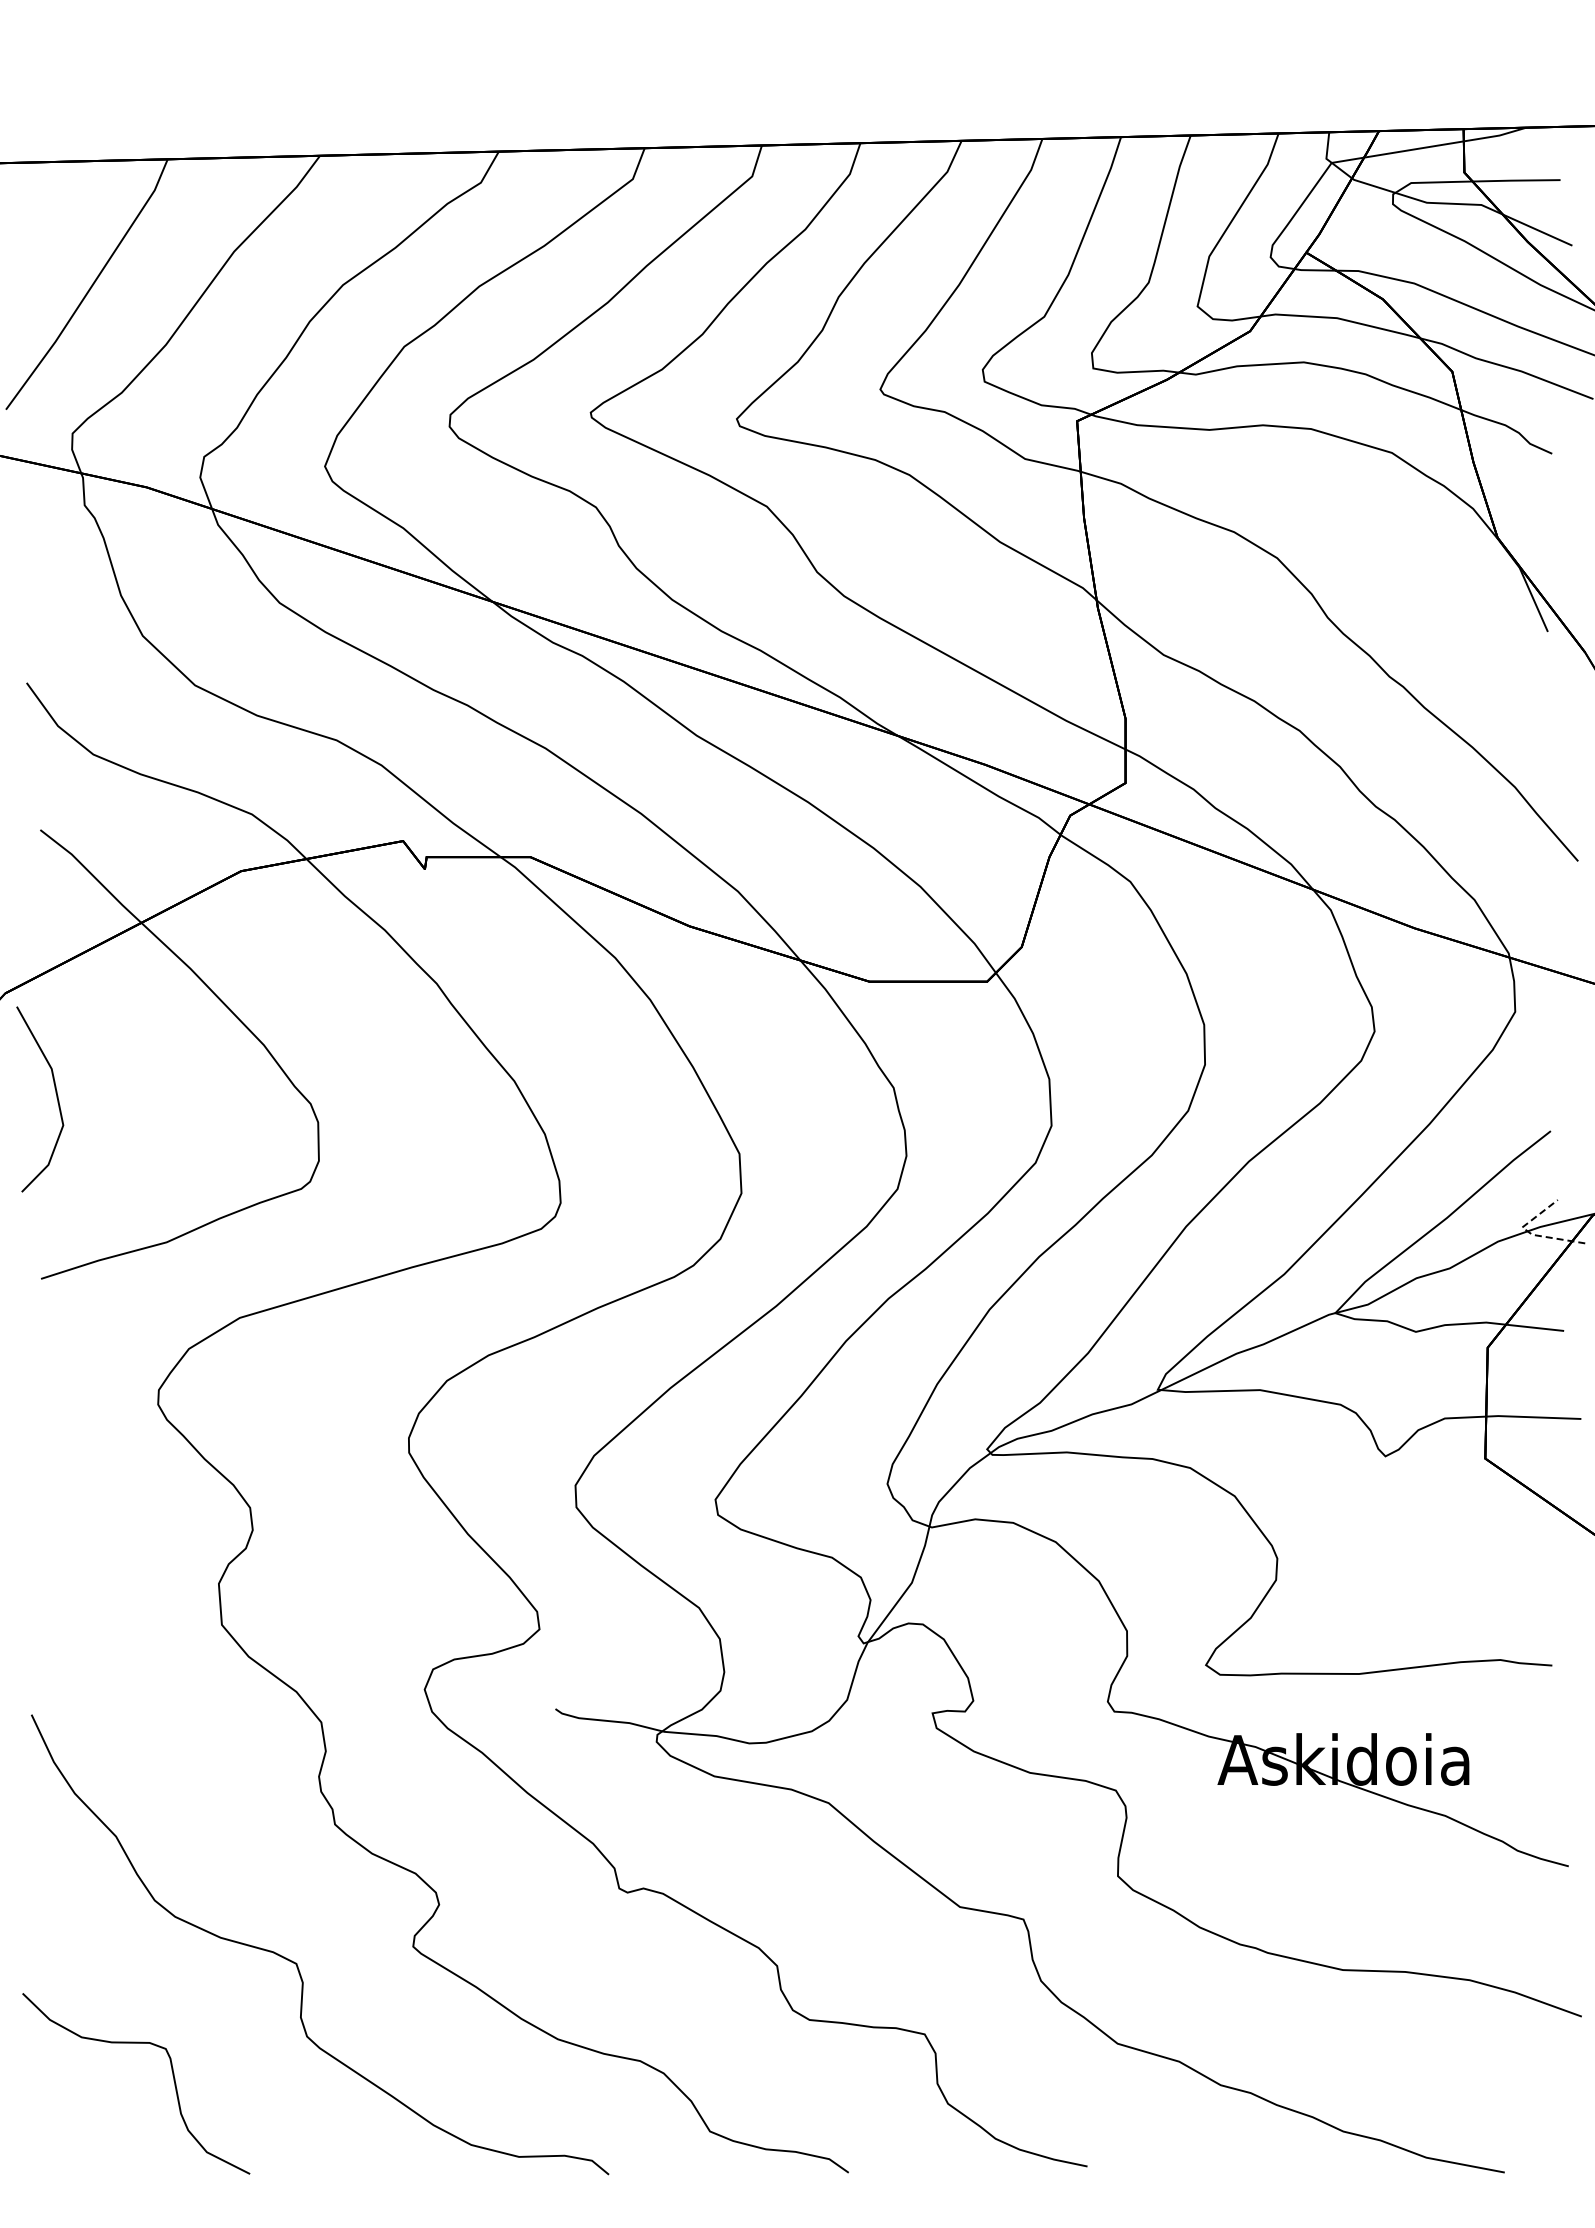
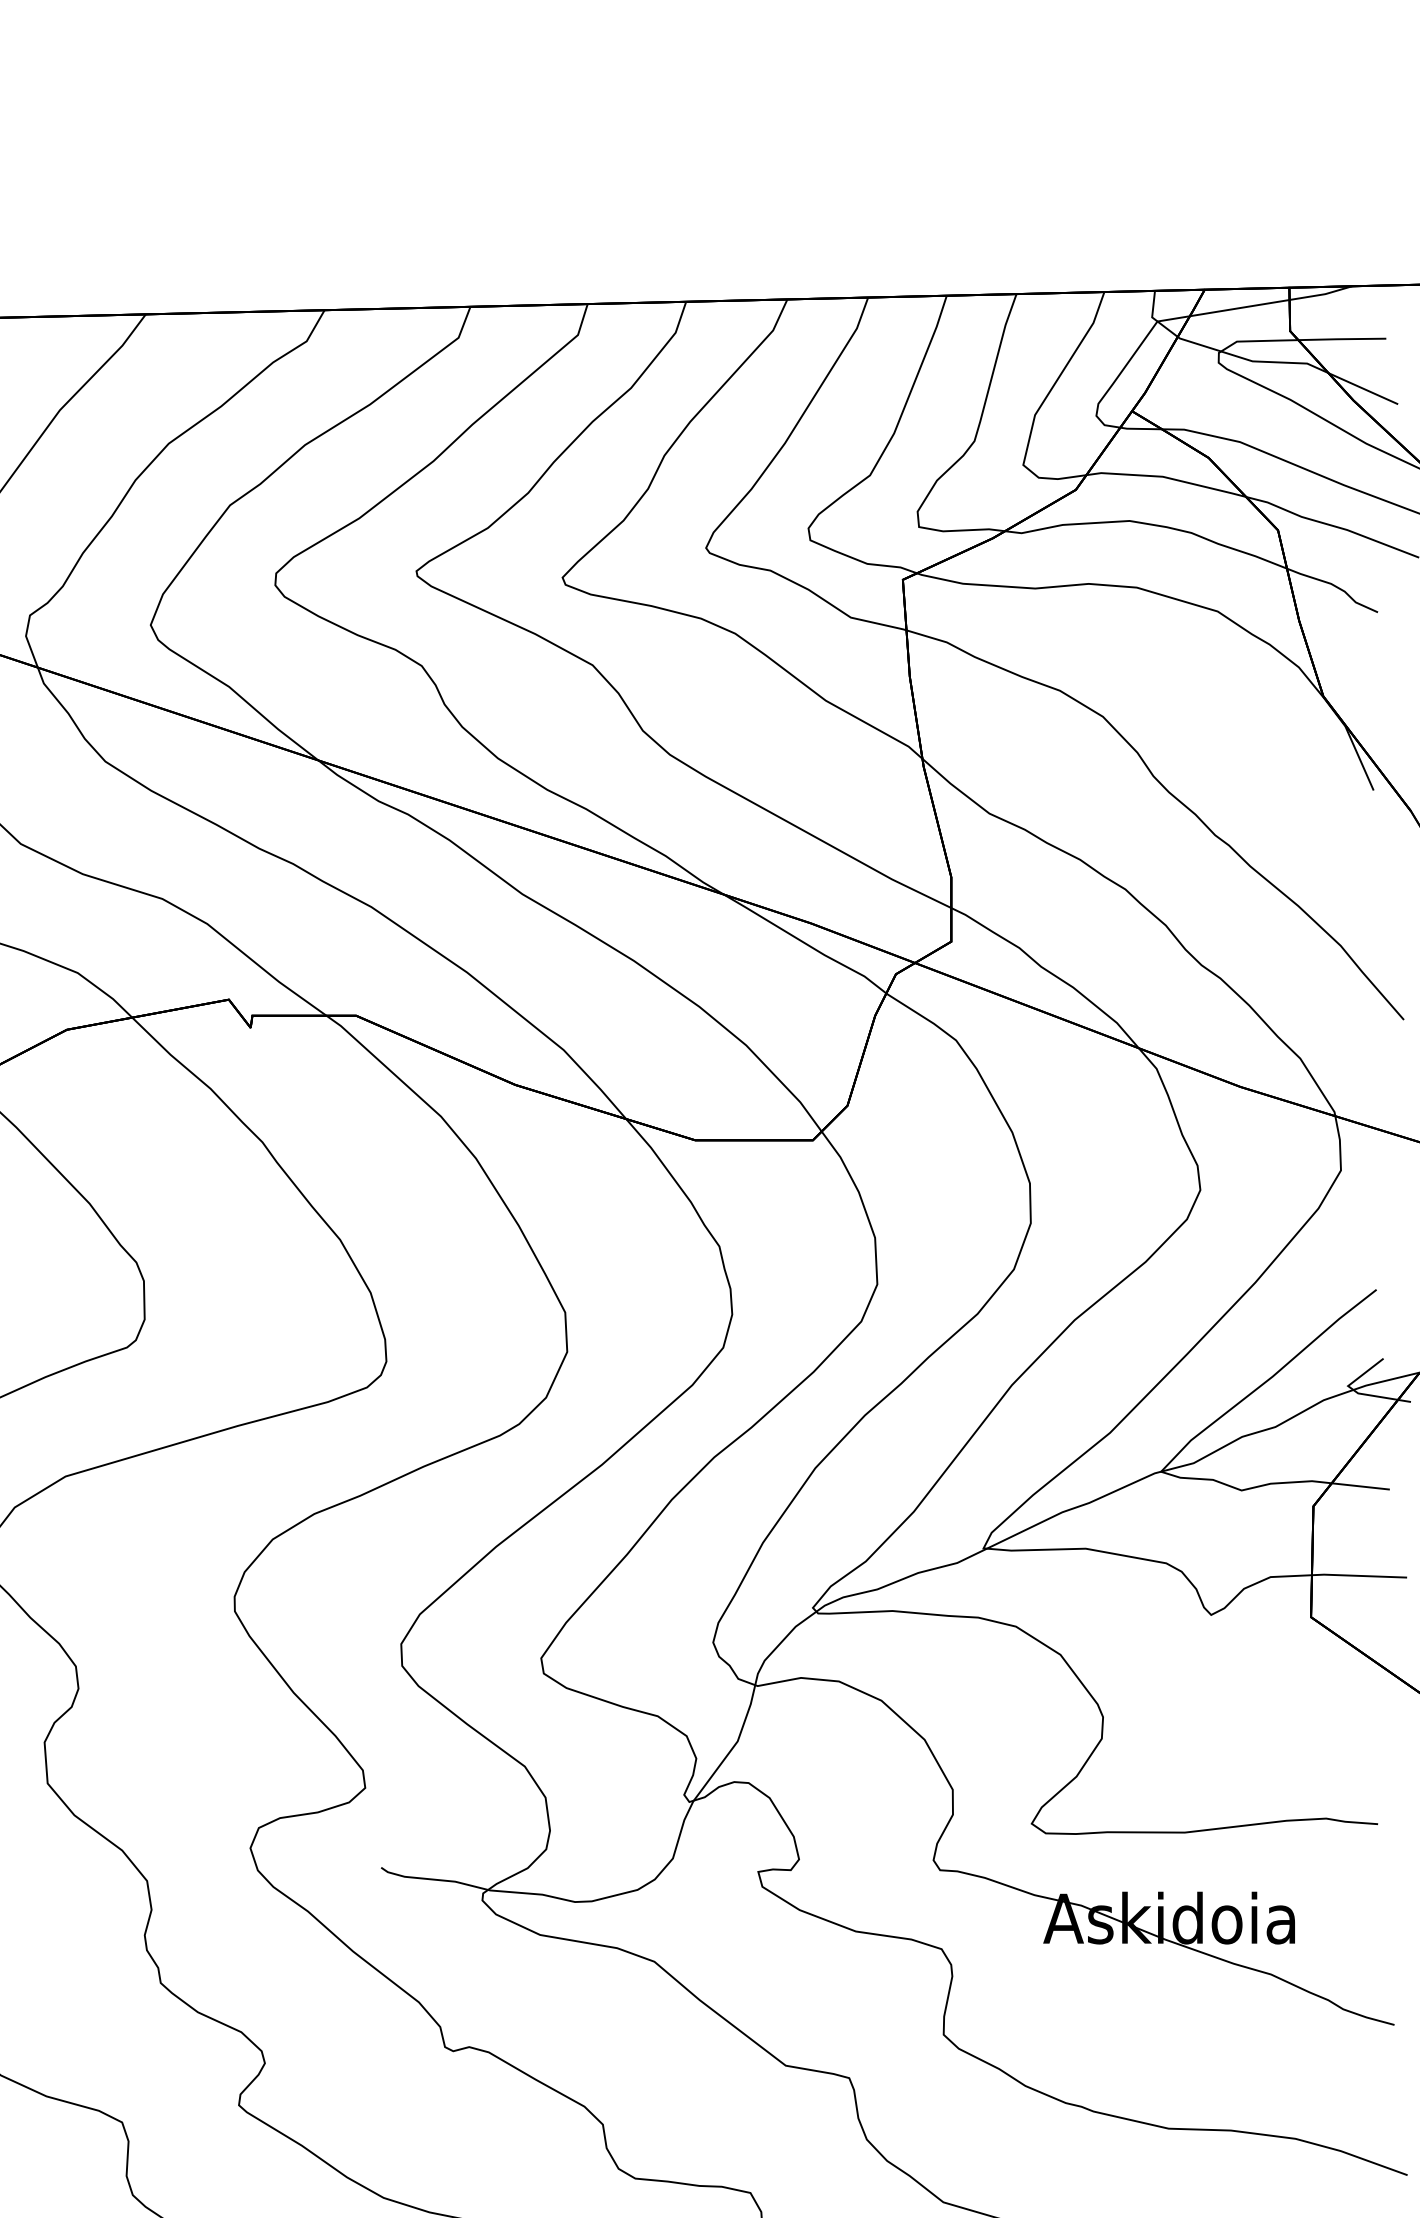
line: (1530, 1233) -> (1356, 1392), dashed -> solid

